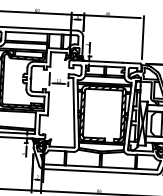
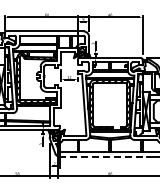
line: (92, 171) -> (103, 156), solid -> dashed

